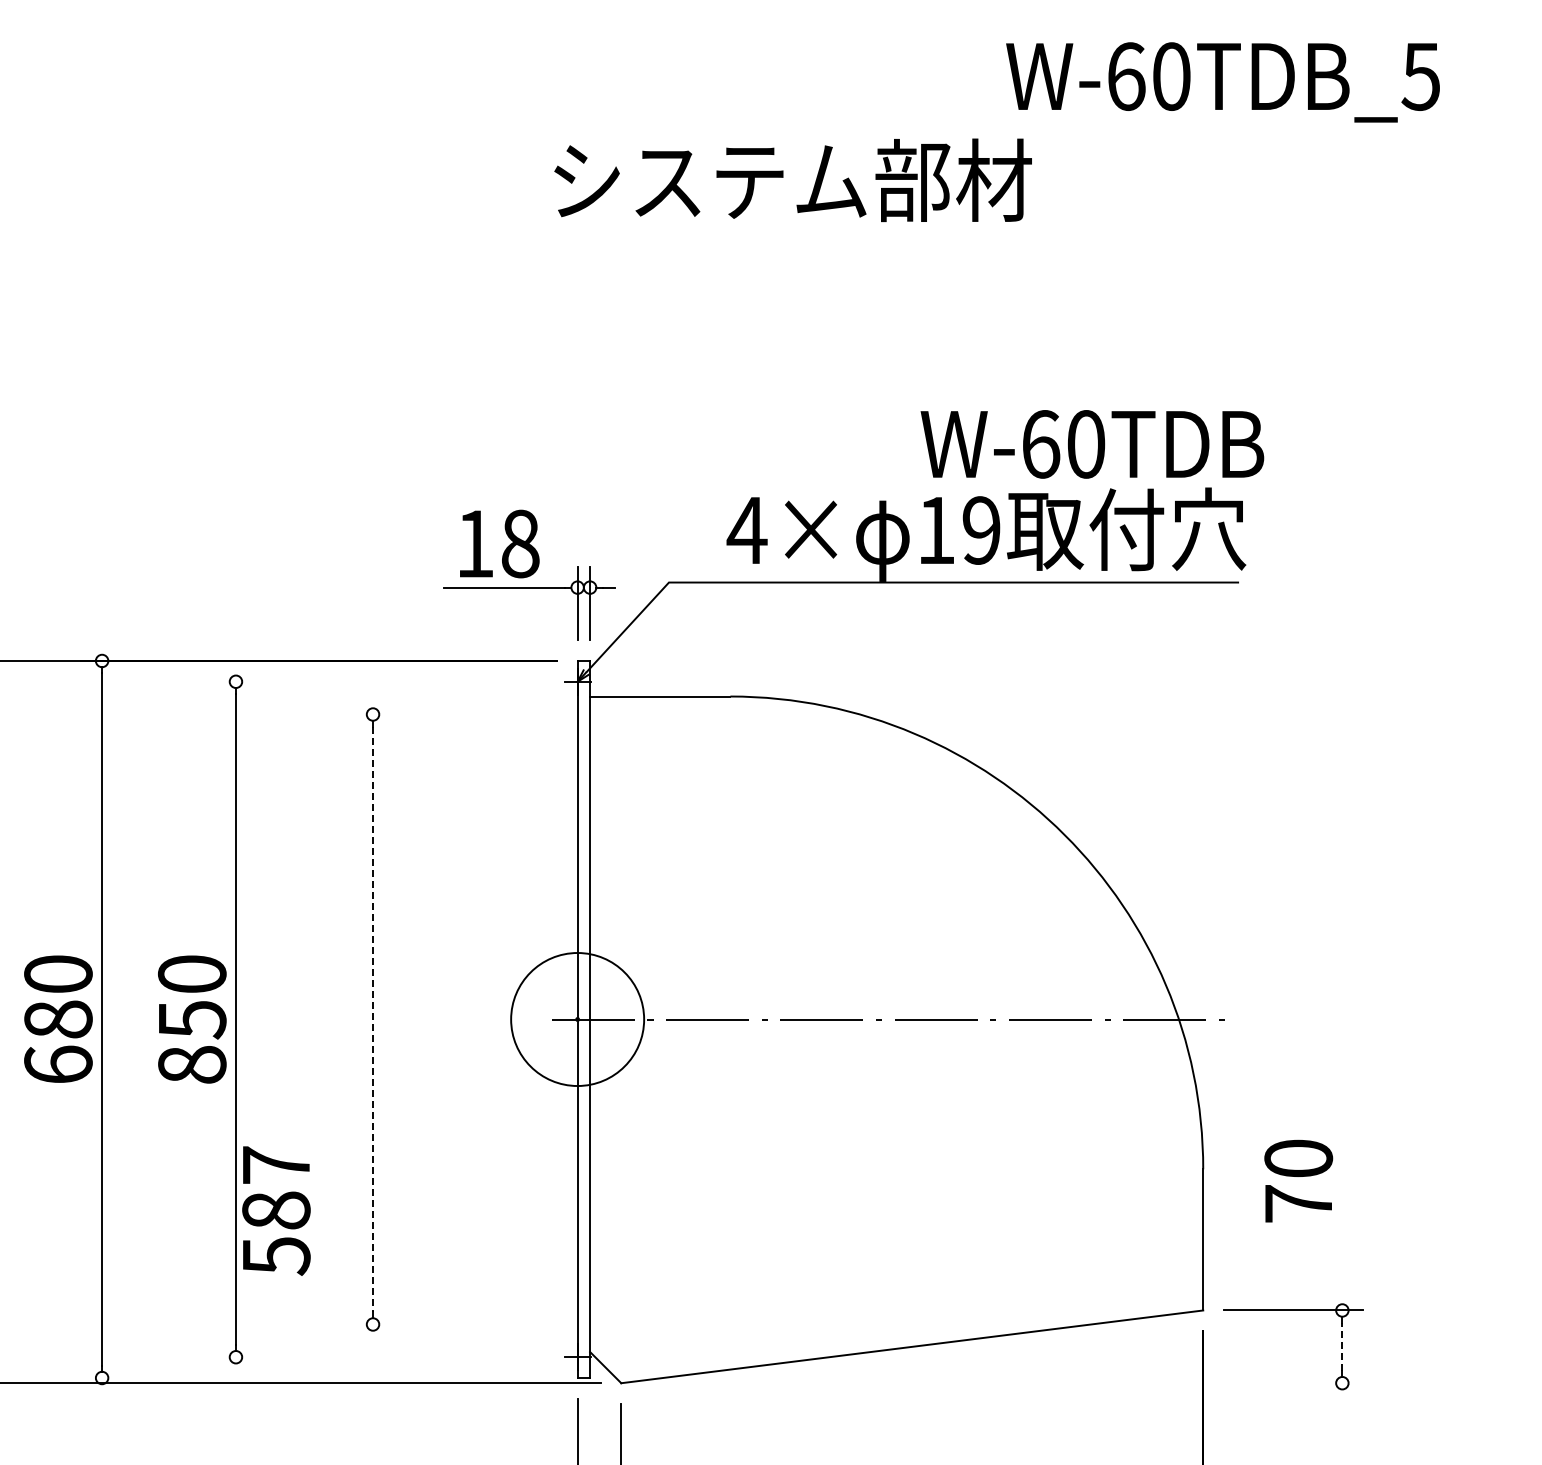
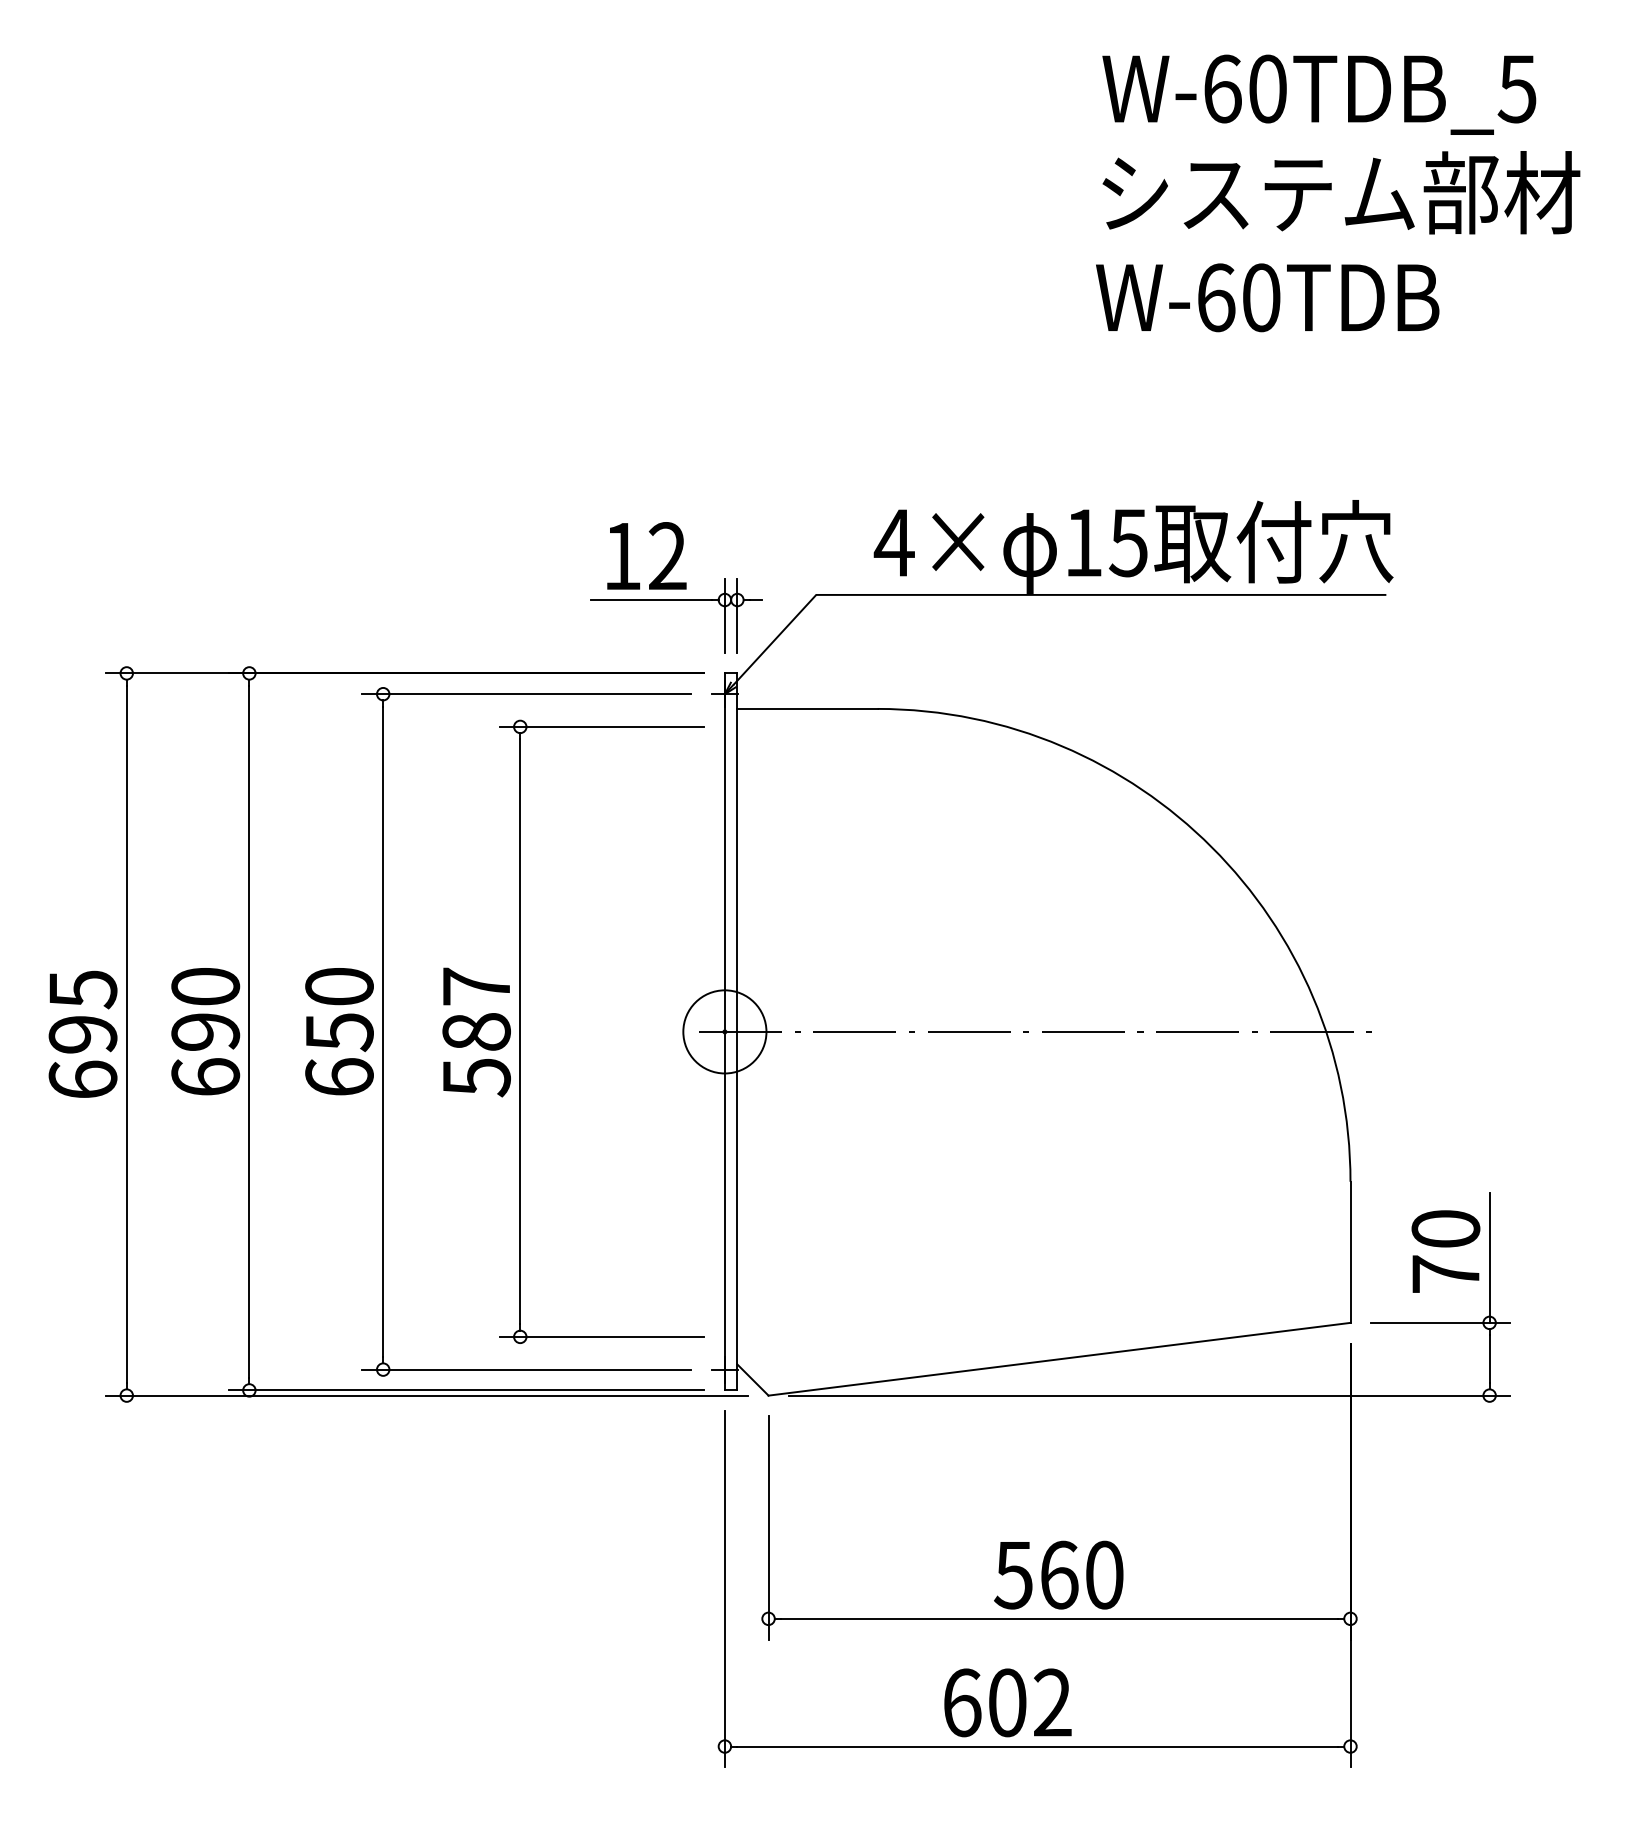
text: (1223, 82) -> (1319, 94), moved
text: (793, 180) -> (1341, 192), moved
text: (1092, 444) -> (1267, 297), moved
text: (981, 530) -> (1128, 542), 19 -> 15
text: (520, 544) -> (667, 556), 18 -> 12
line: (379, 682) -> (526, 694), added
line: (454, 714) -> (601, 726), added
text: (58, 1019) -> (205, 1031), 680 -> 690
line: (373, 1019) -> (520, 1031), dashed -> solid
circle: (577, 1019) -> (724, 1031), size x0.62
text: (192, 1065) -> (339, 1077), 850 -> 650
text: (1298, 1181) -> (1445, 1251), moved
text: (276, 1211) -> (476, 1032), moved
line: (1342, 1245) -> (1489, 1257), added
line: (454, 1324) -> (601, 1336), added
line: (1342, 1347) -> (1489, 1359), dashed -> solid
line: (379, 1357) -> (526, 1369), added
line: (319, 1378) -> (466, 1390), added
line: (1002, 1383) -> (1149, 1395), added

